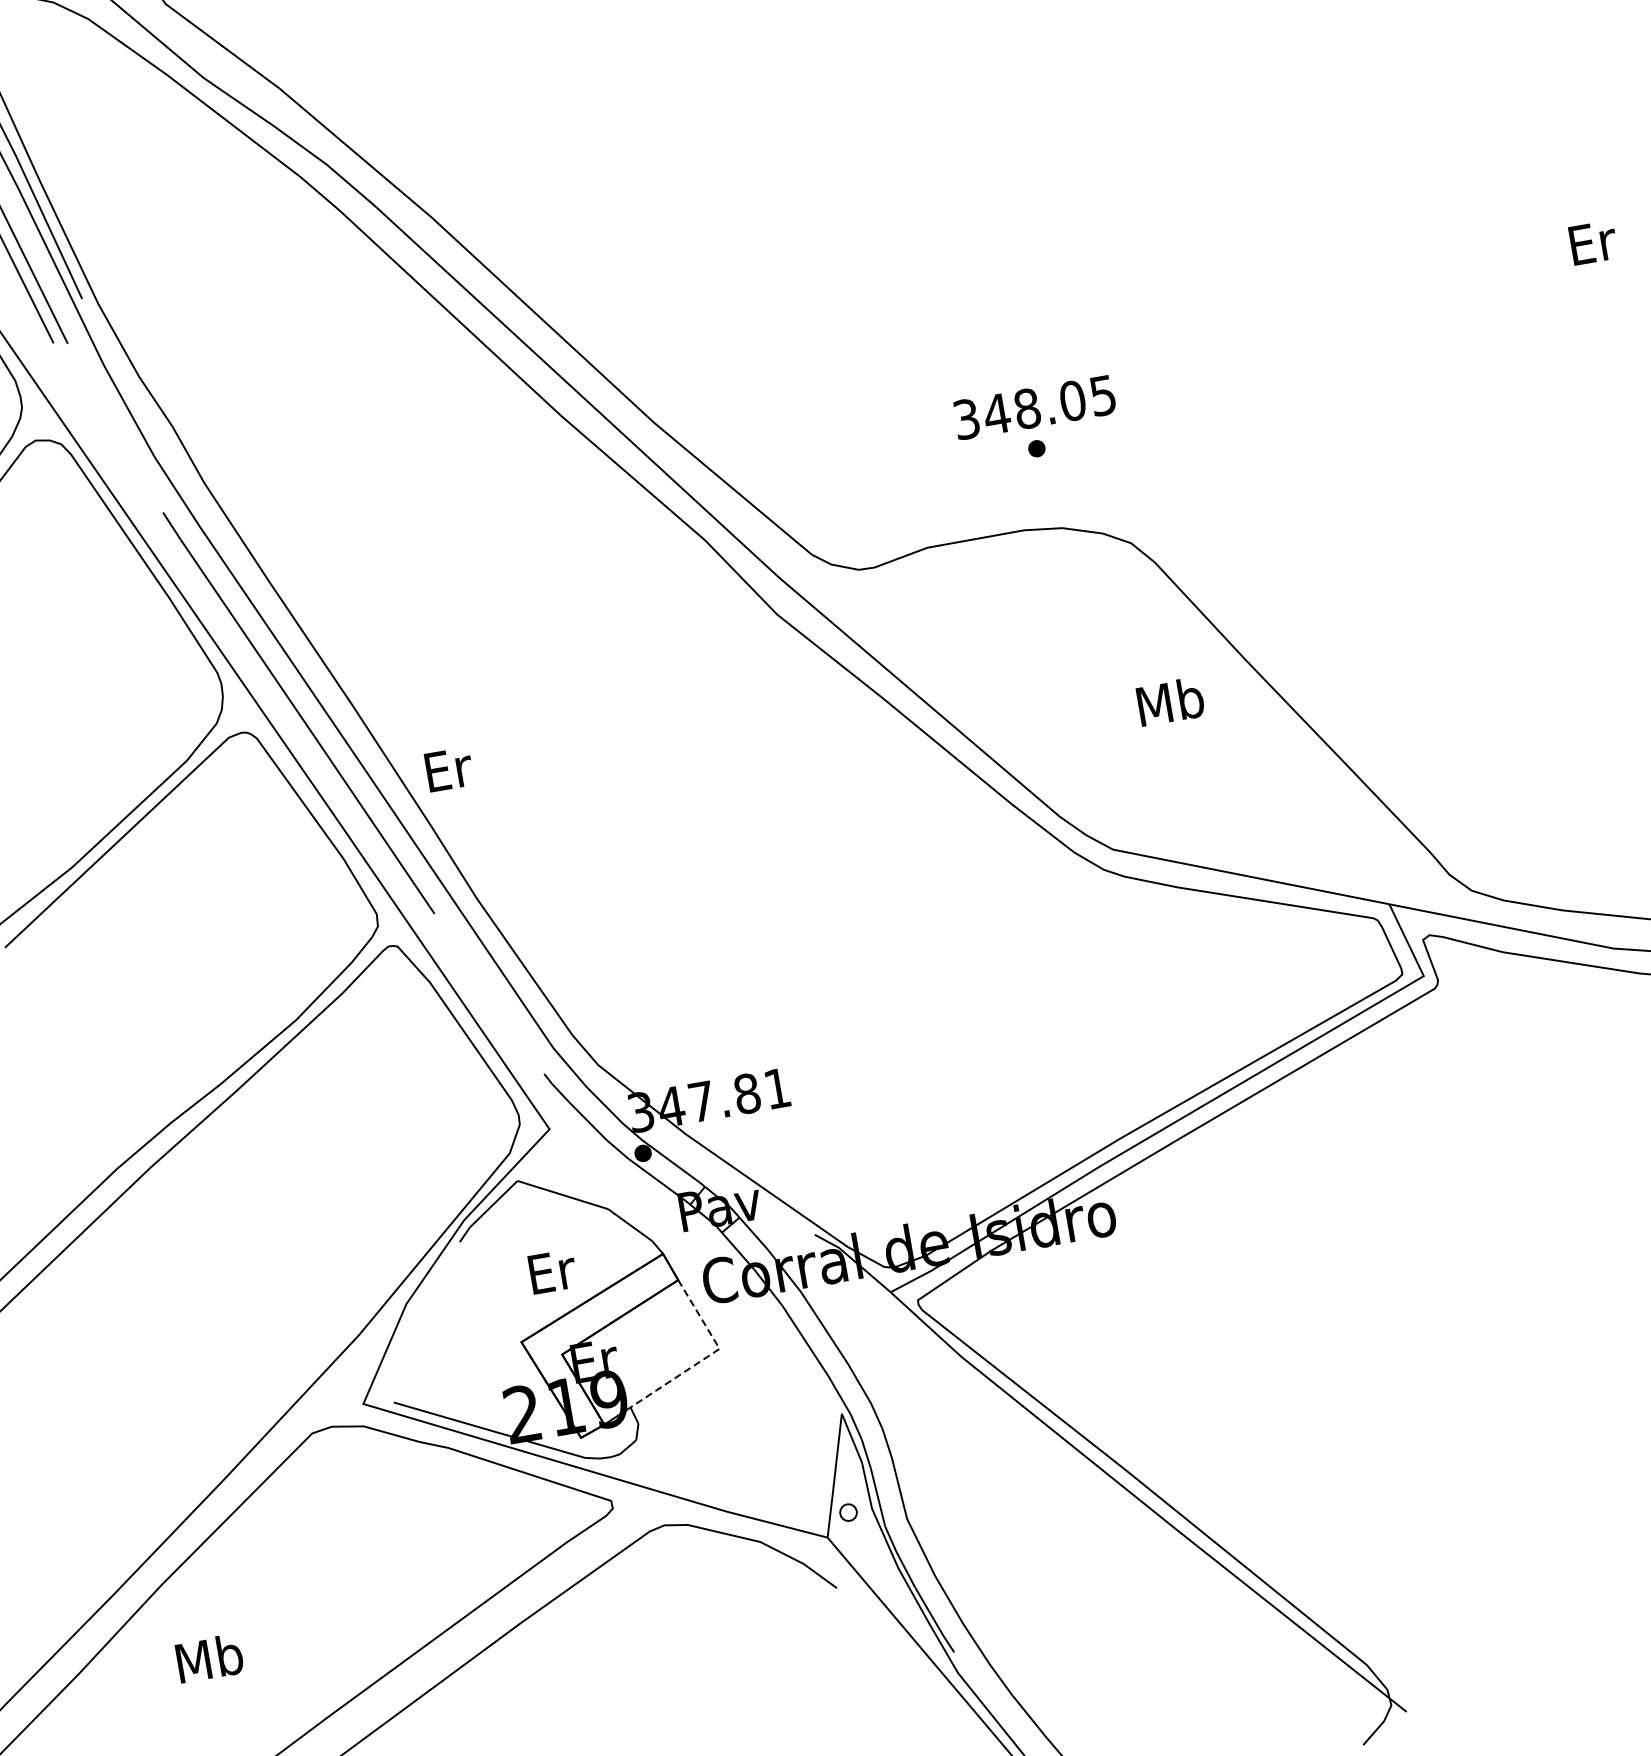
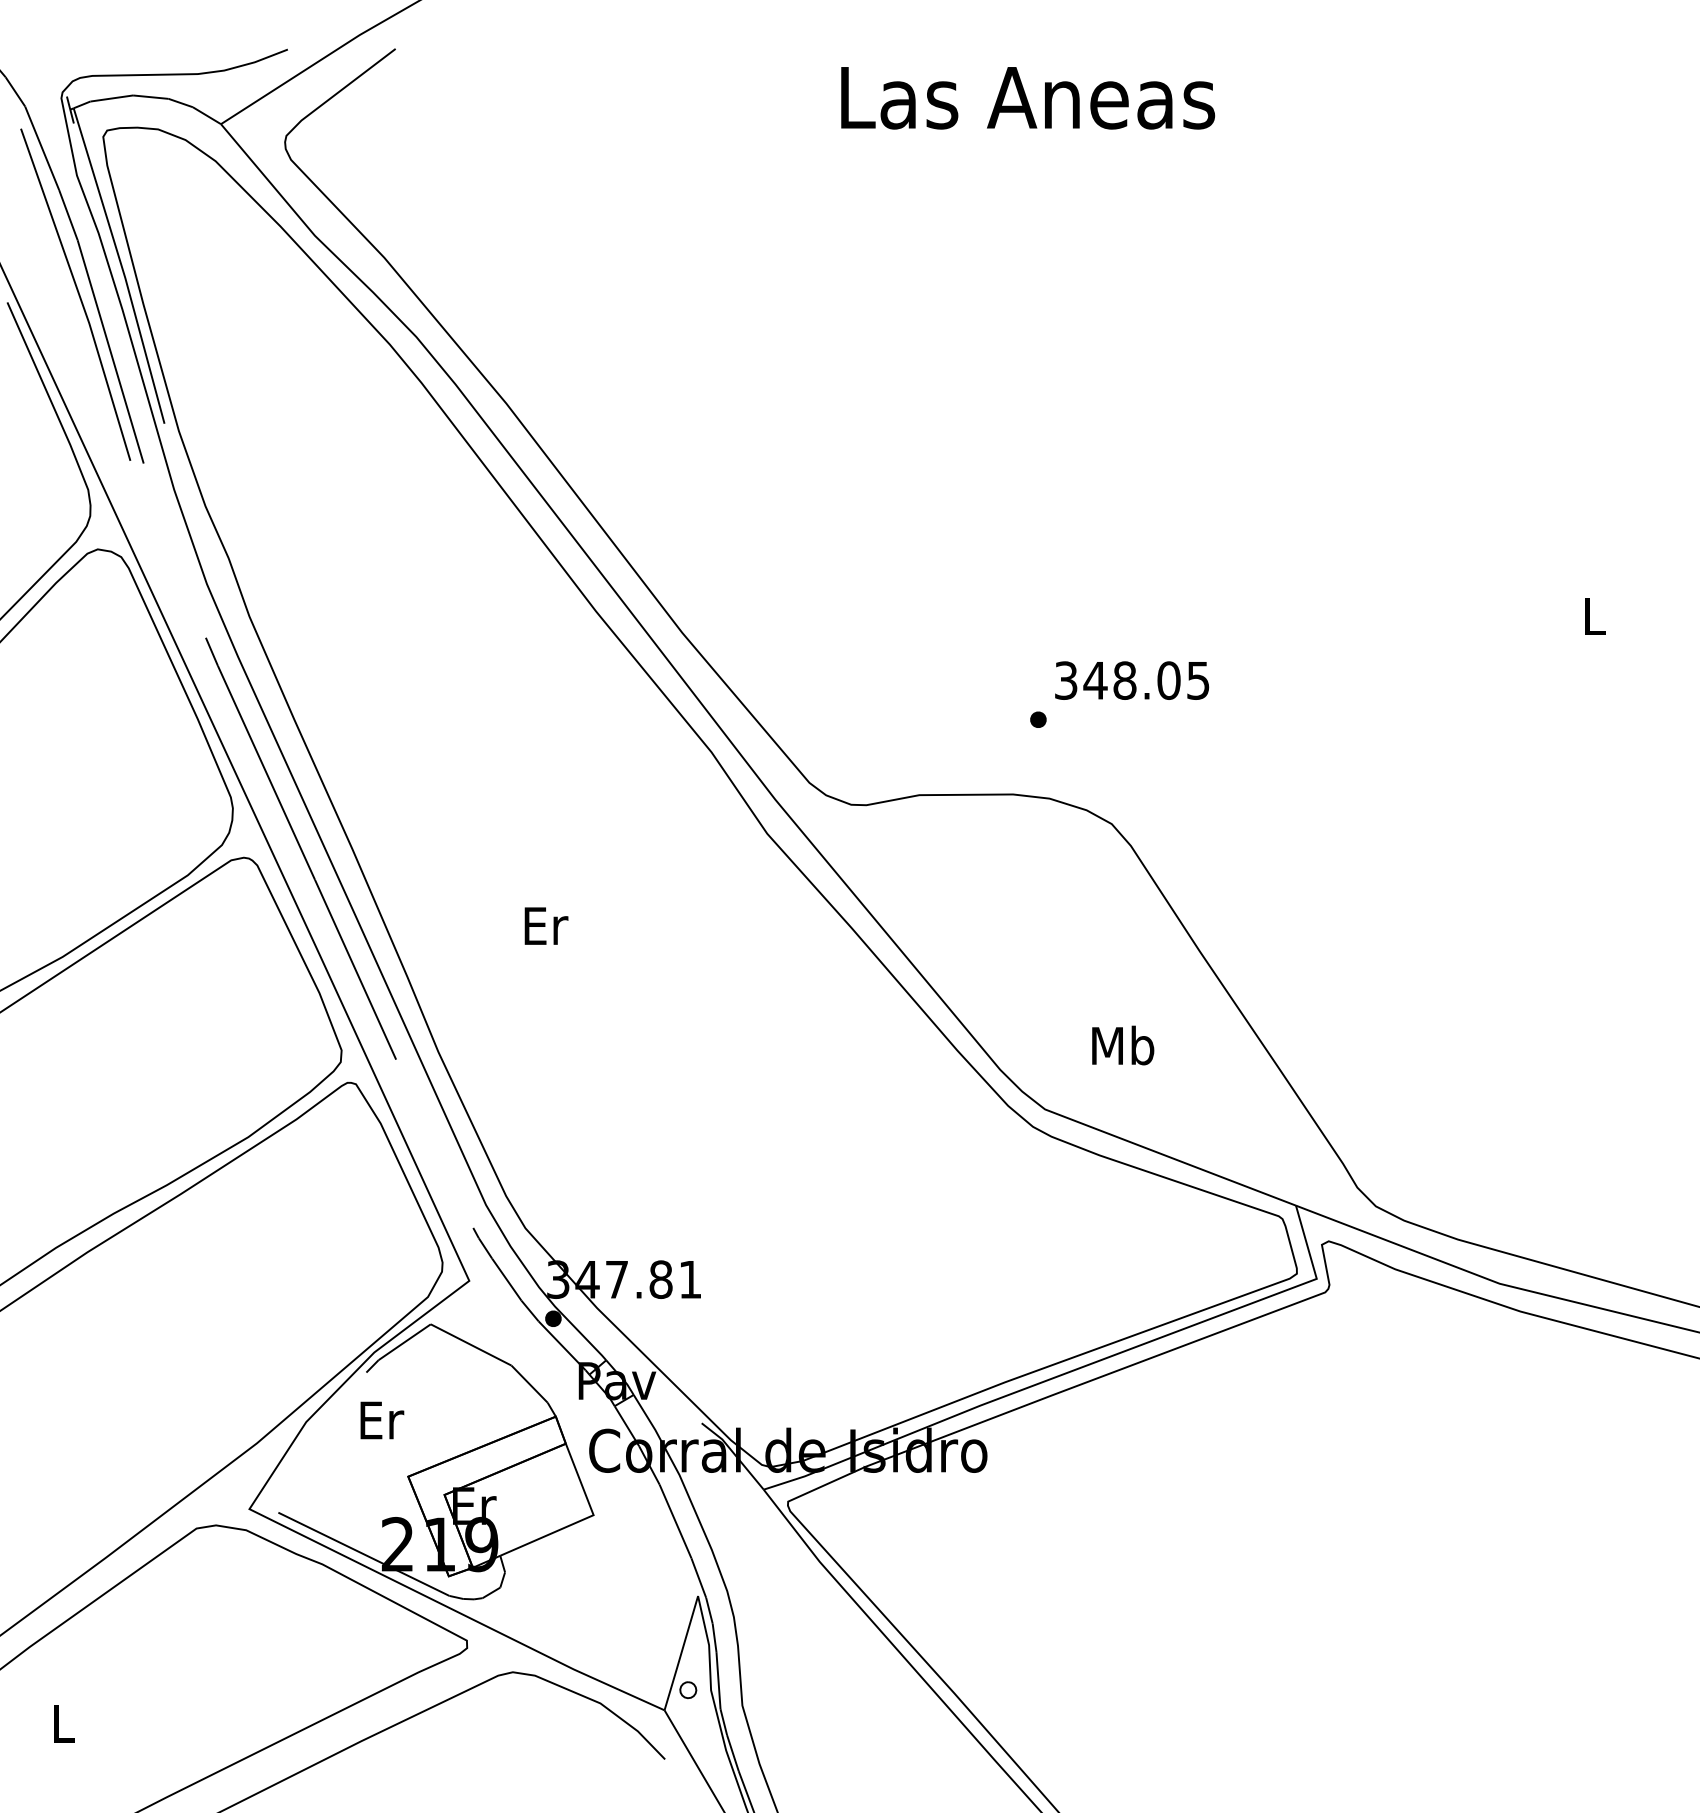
text: (1593, 242) -> (1595, 616), Er -> L
text: (1035, 407) -> (1132, 680), moved
text: (1170, 701) -> (1123, 1045), moved
text: (449, 768) -> (546, 925), moved
text: (553, 1271) -> (382, 1420), moved
line: (708, 1355) -> (582, 1519), dashed -> solid
text: (209, 1658) -> (63, 1723), Mb -> L

